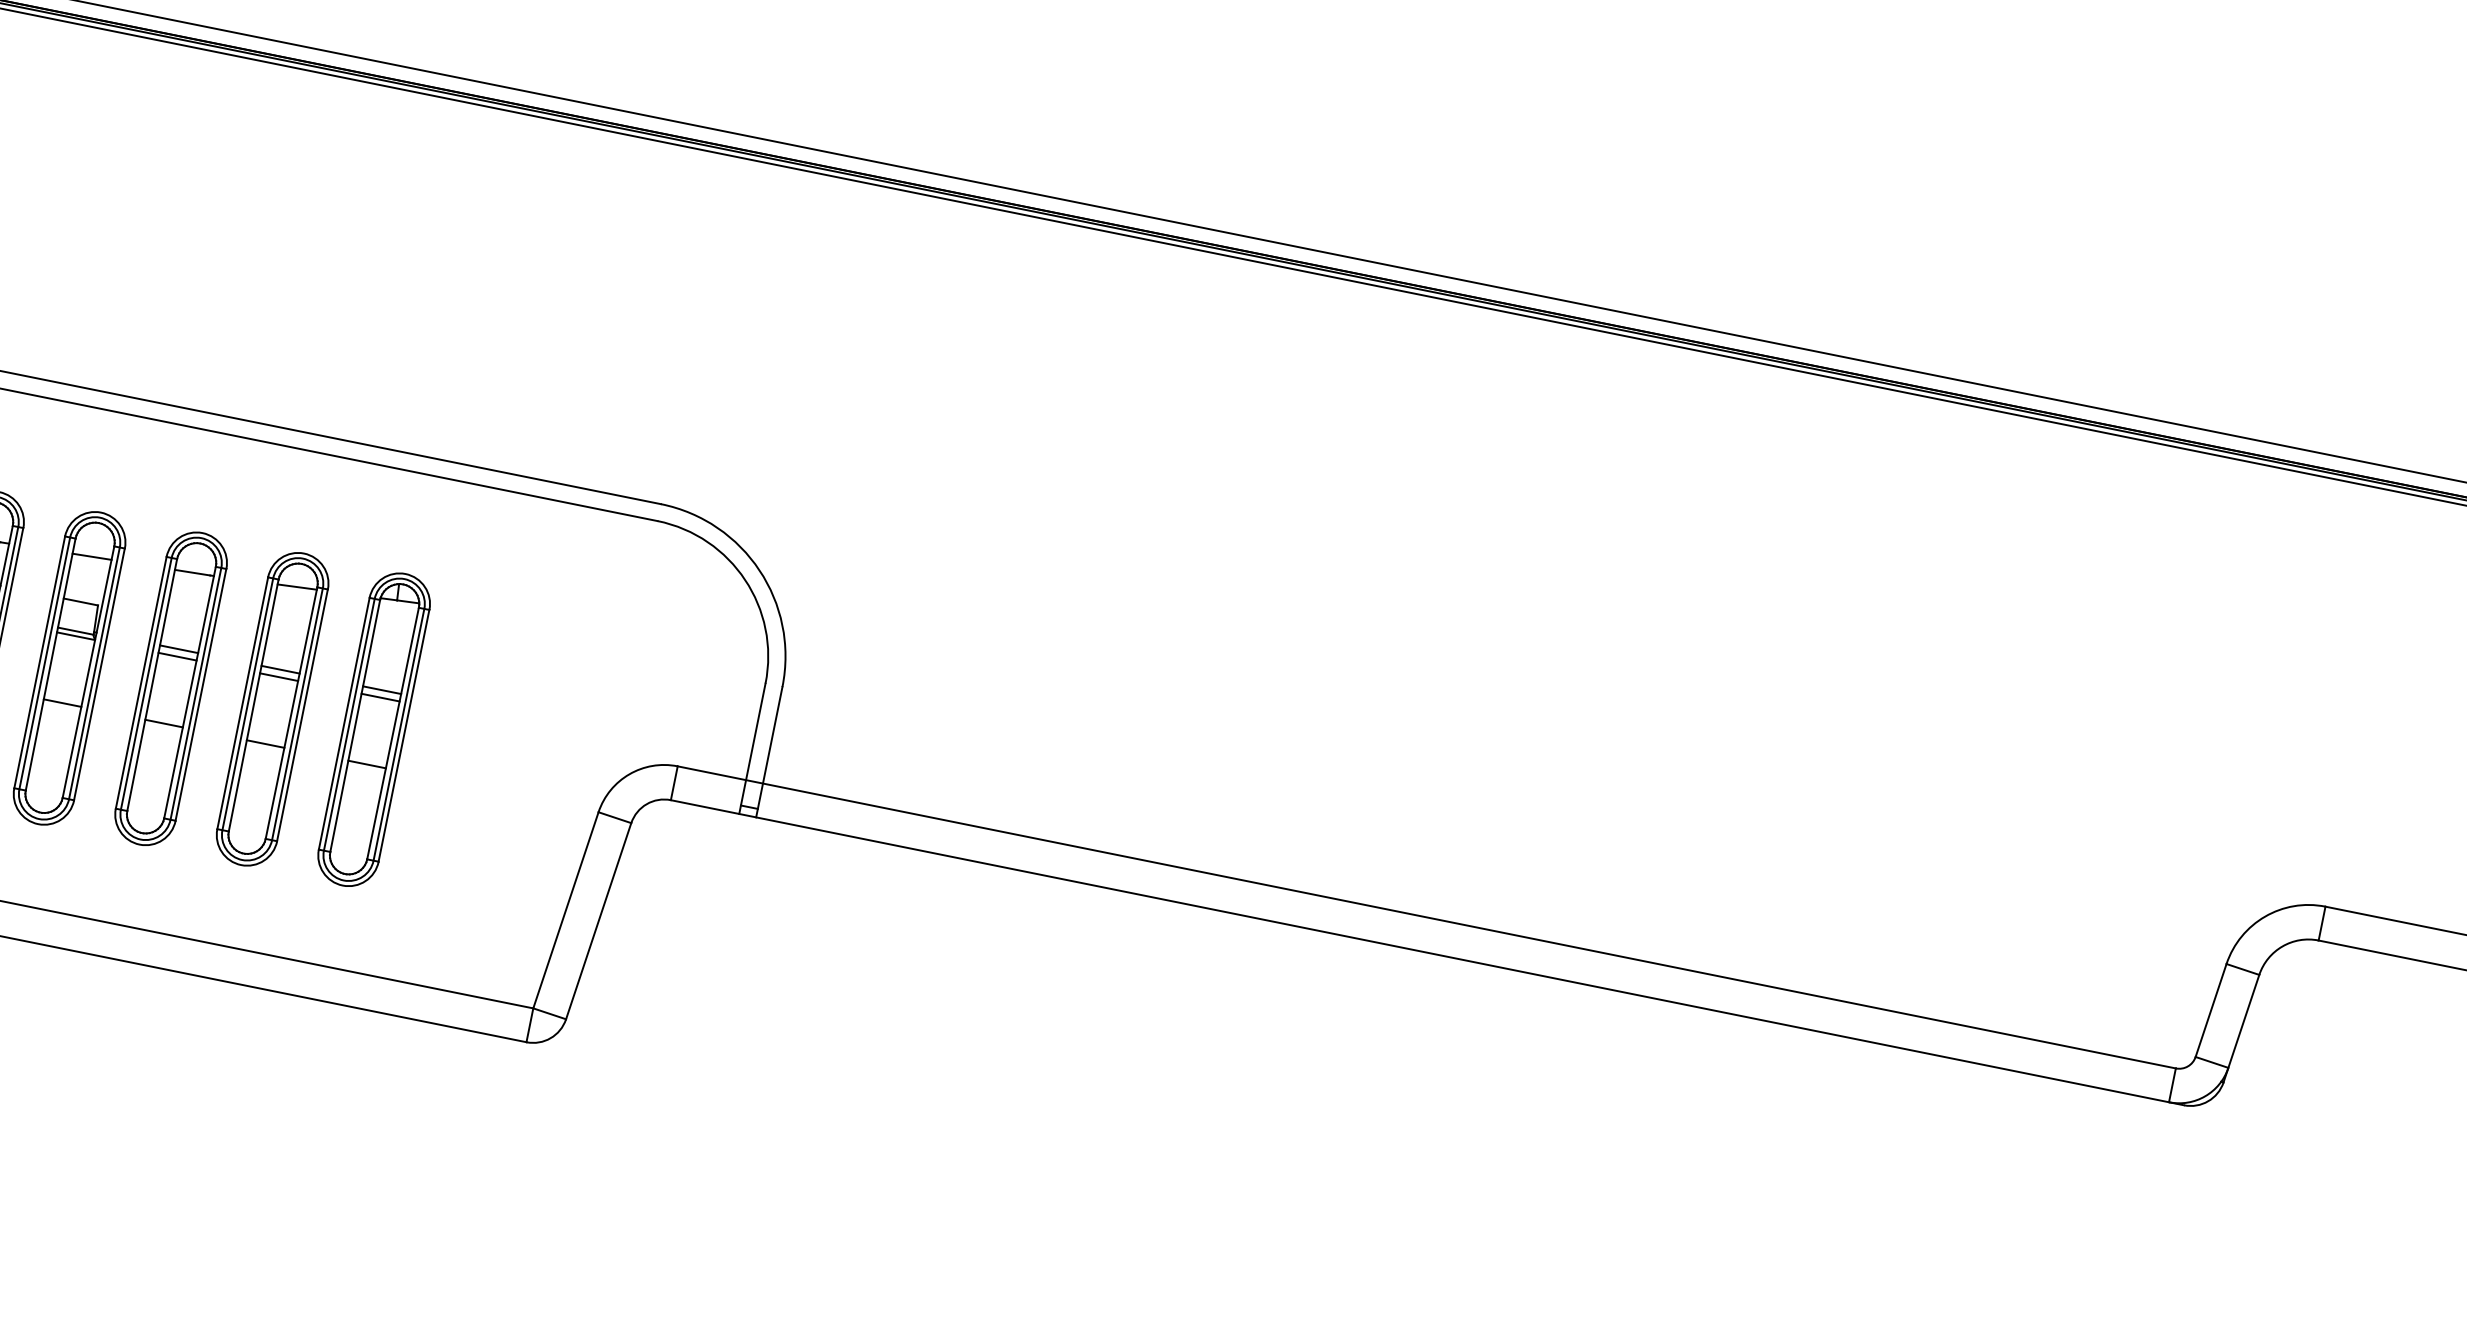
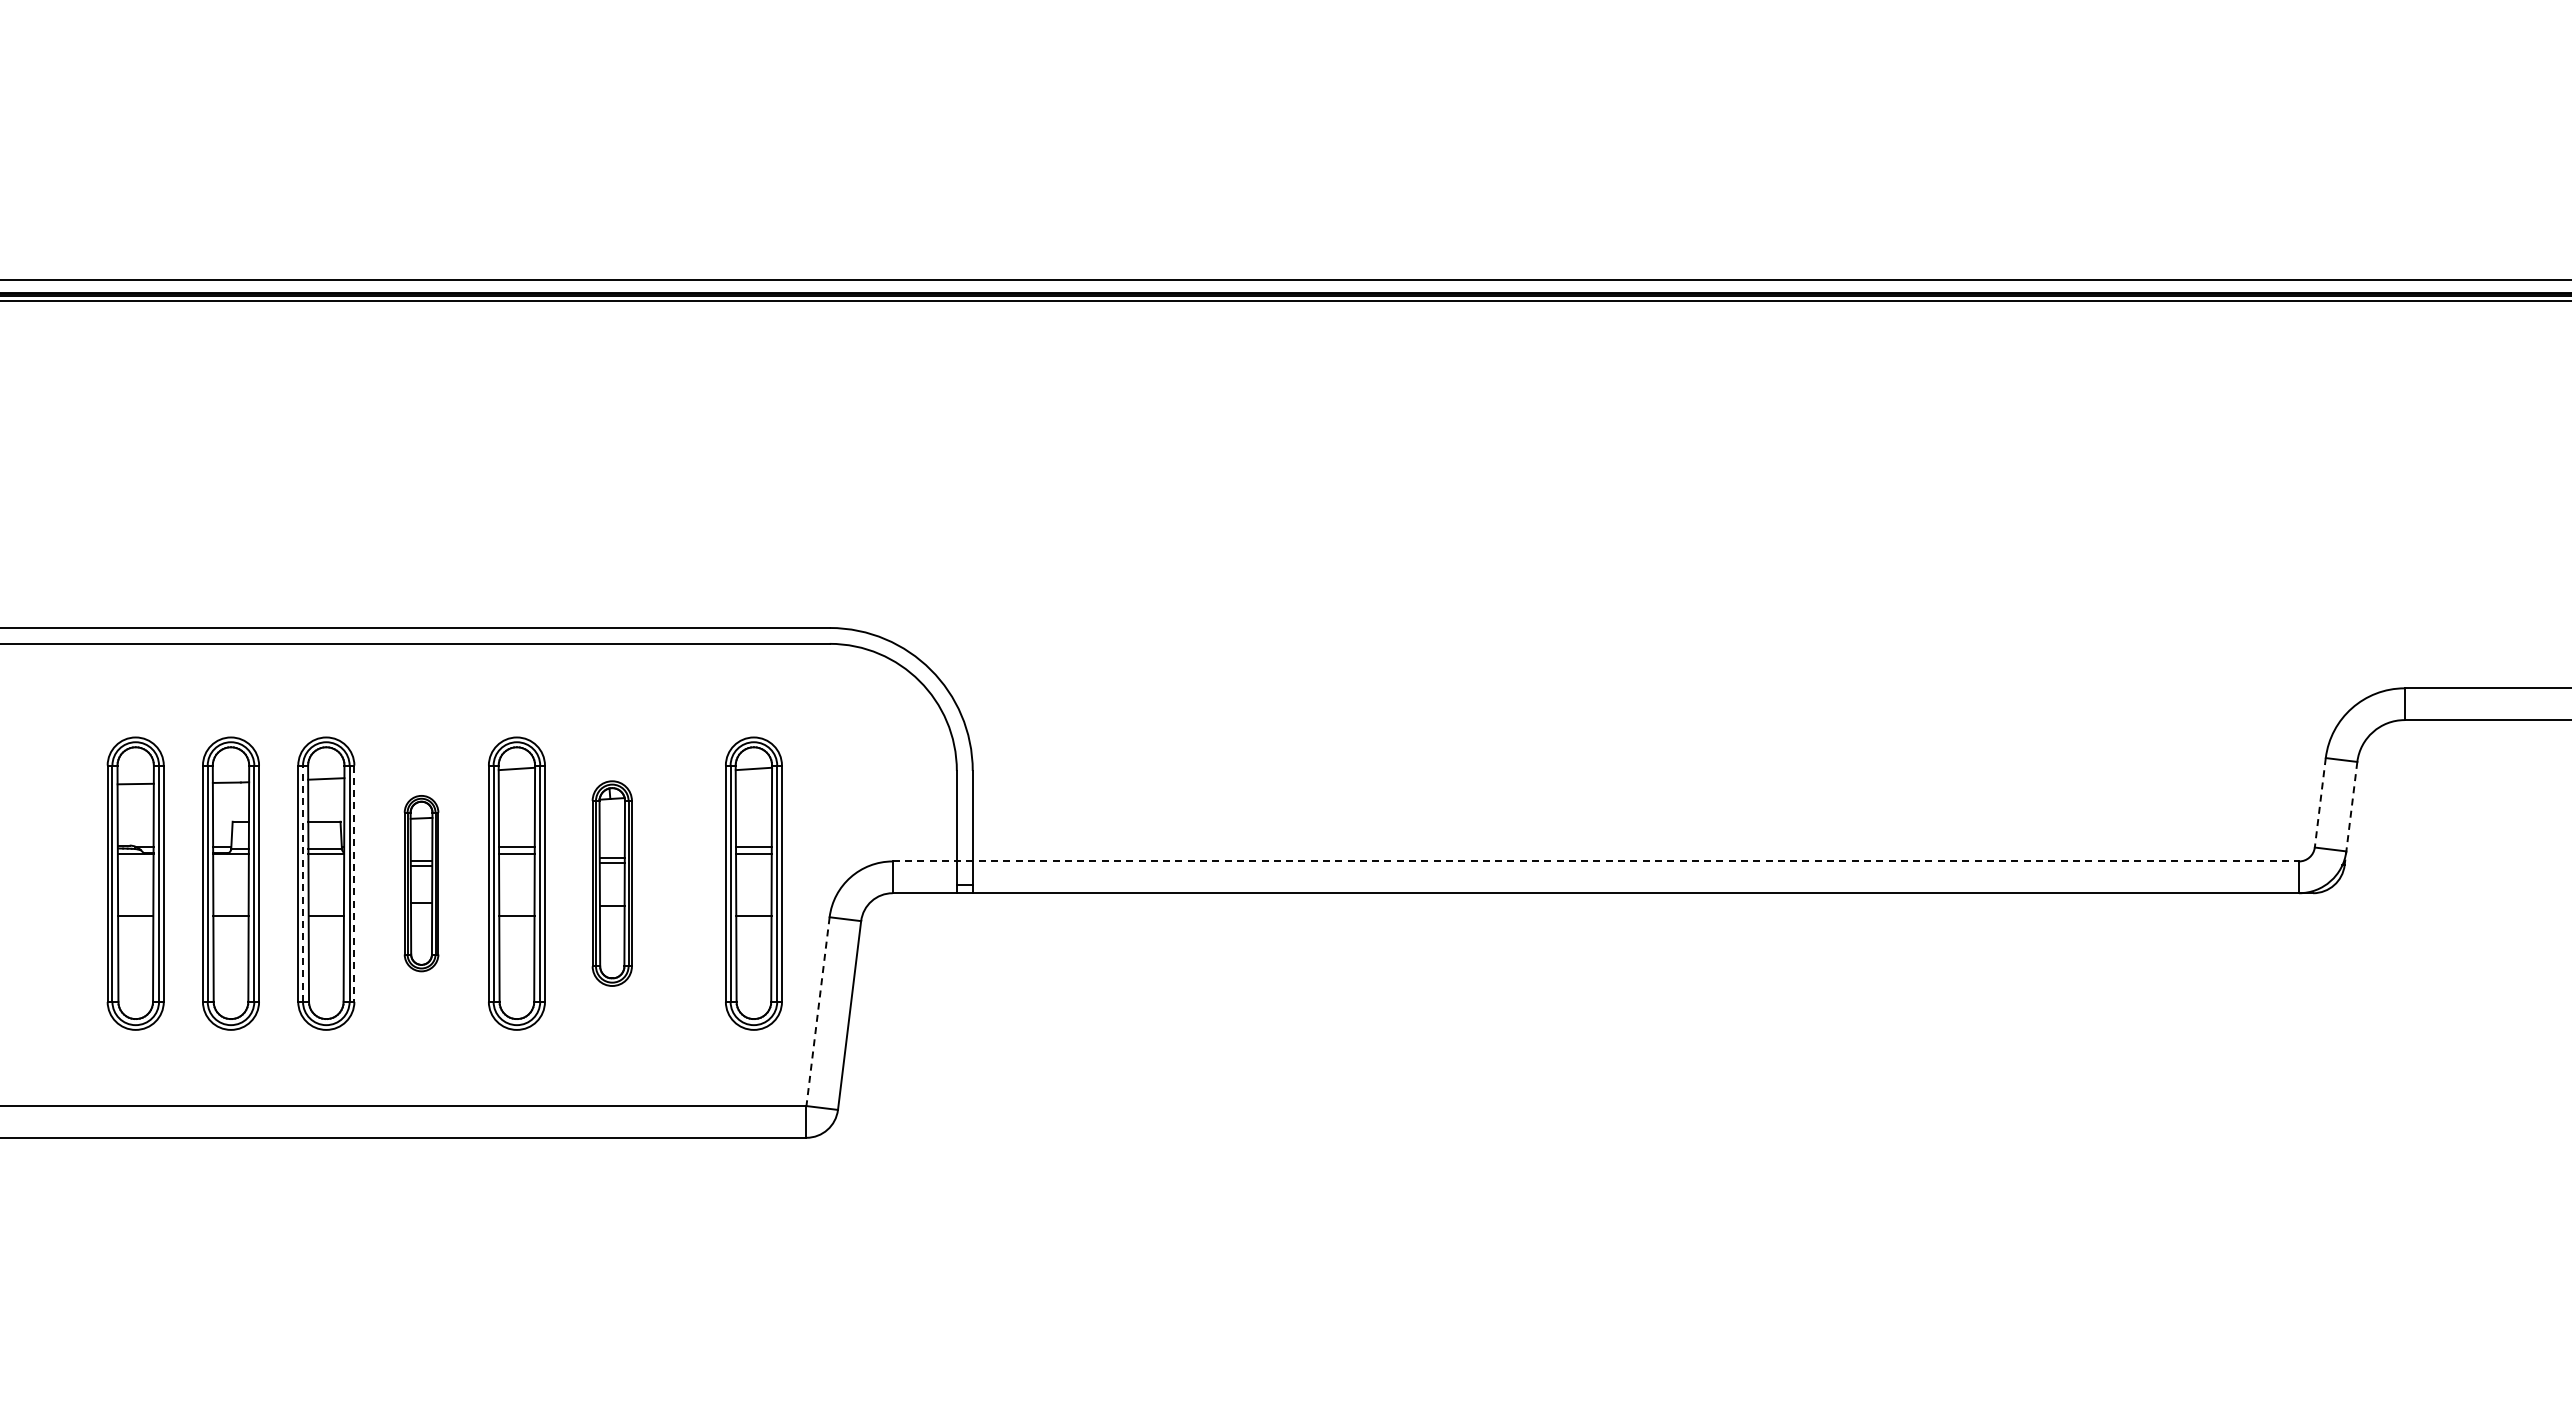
line: (45, 663) -> (303, 883), solid -> dashed
line: (99, 675) -> (354, 884), solid -> dashed
part: (171, 688) -> (421, 883), size x0.6
part: (374, 729) -> (612, 883), size x0.7
part: (524, 759) -> (753, 883), added
line: (565, 911) -> (817, 1012), solid -> dashed
line: (1427, 917) -> (1596, 861), solid -> dashed
line: (2211, 1011) -> (2320, 803), solid -> dashed
line: (2240, 1029) -> (2350, 814), solid -> dashed

